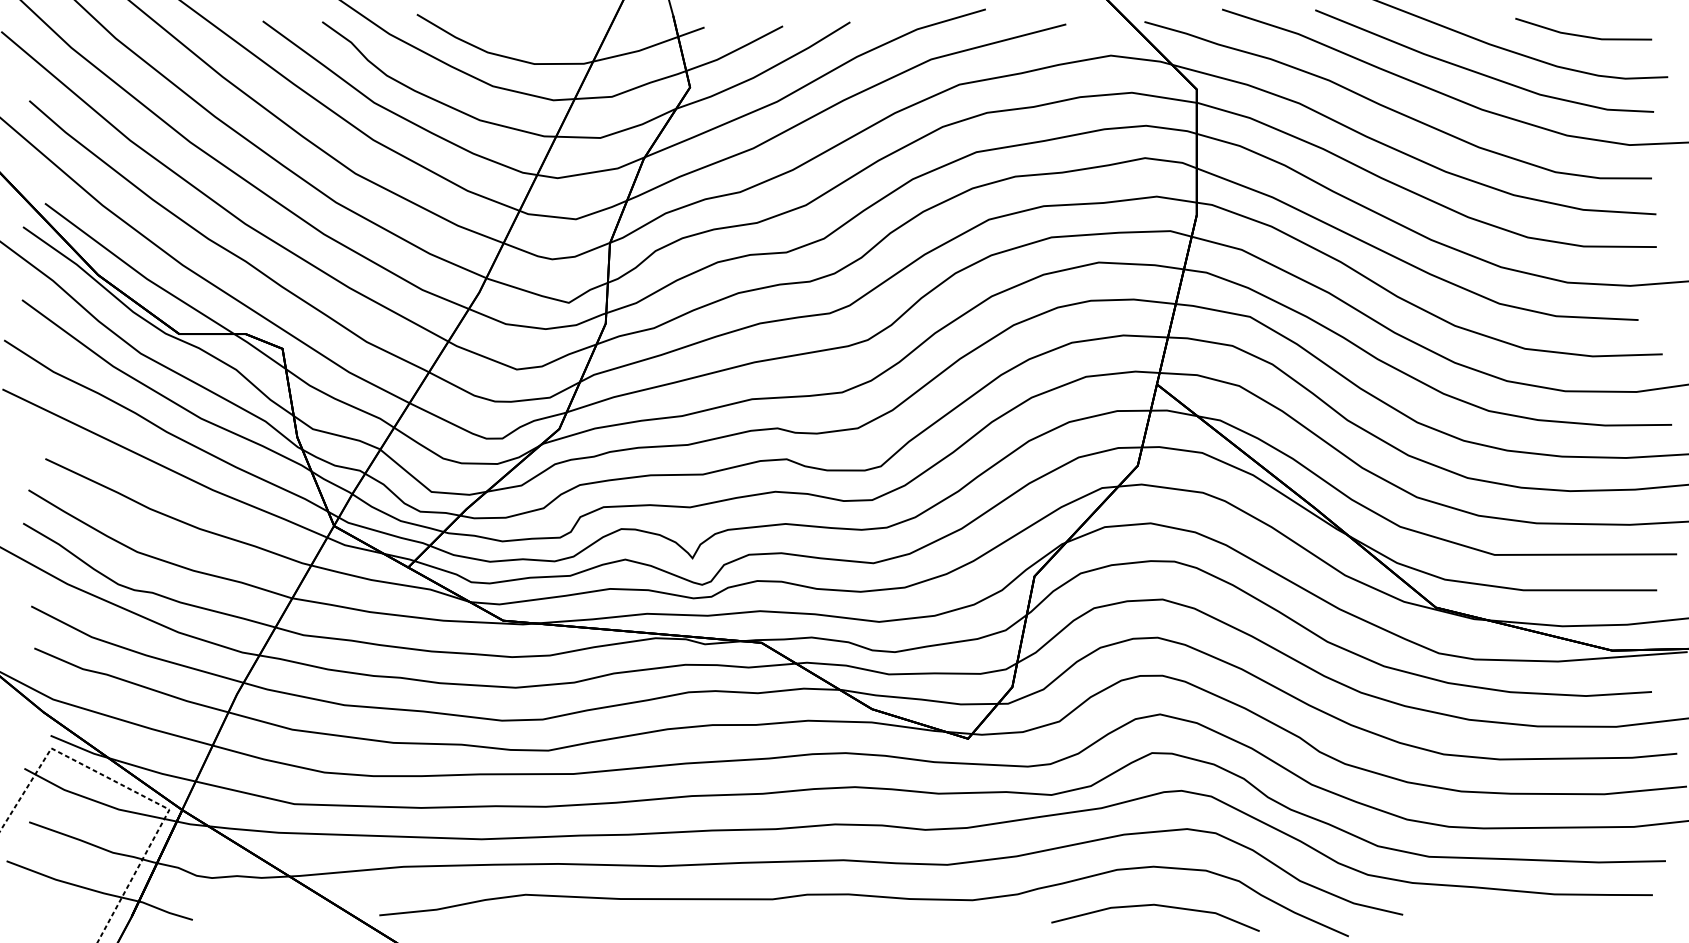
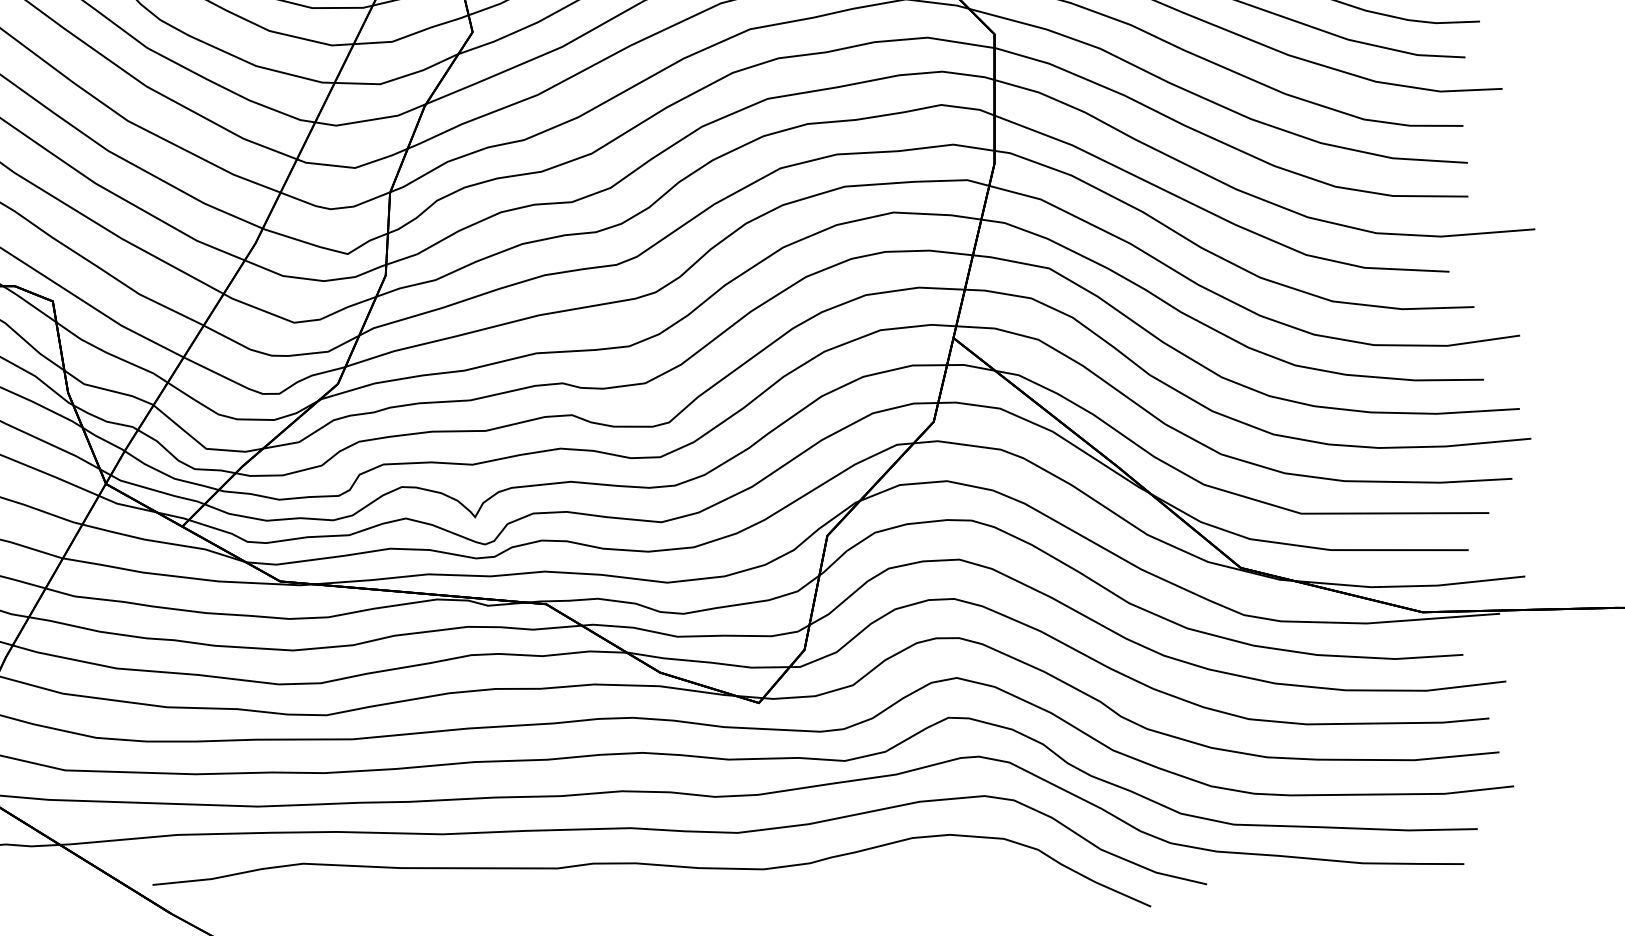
line: (1157, 906) -> (954, 875), removed

